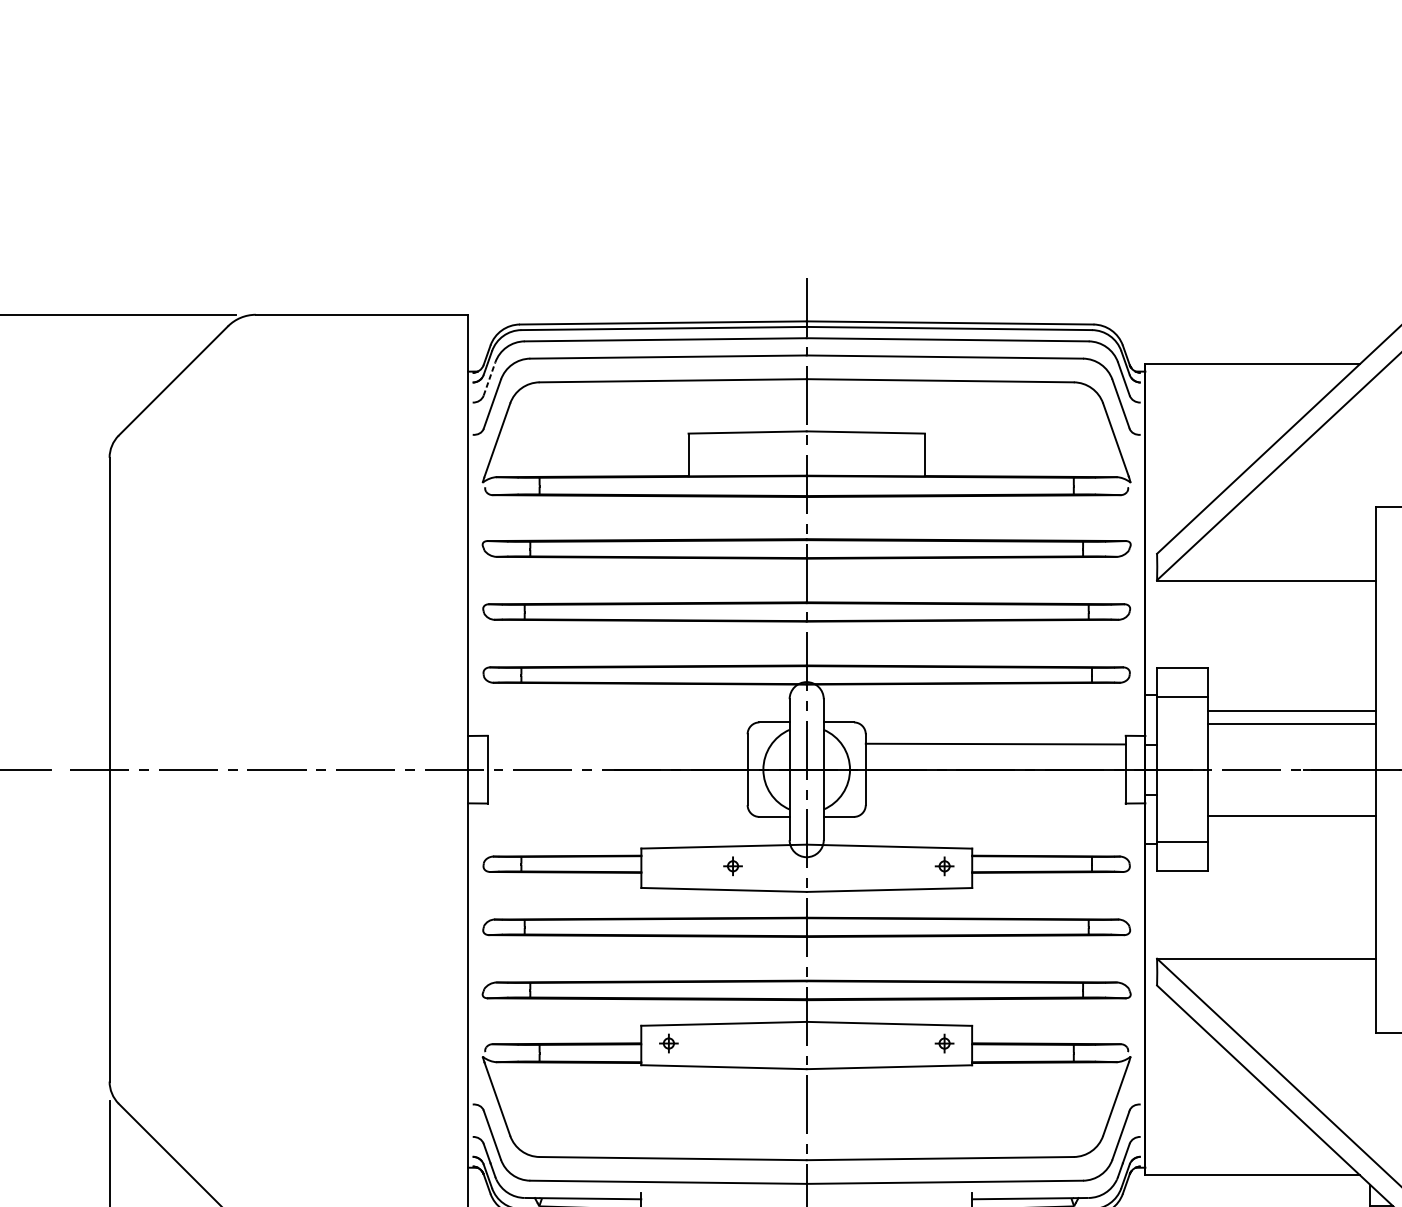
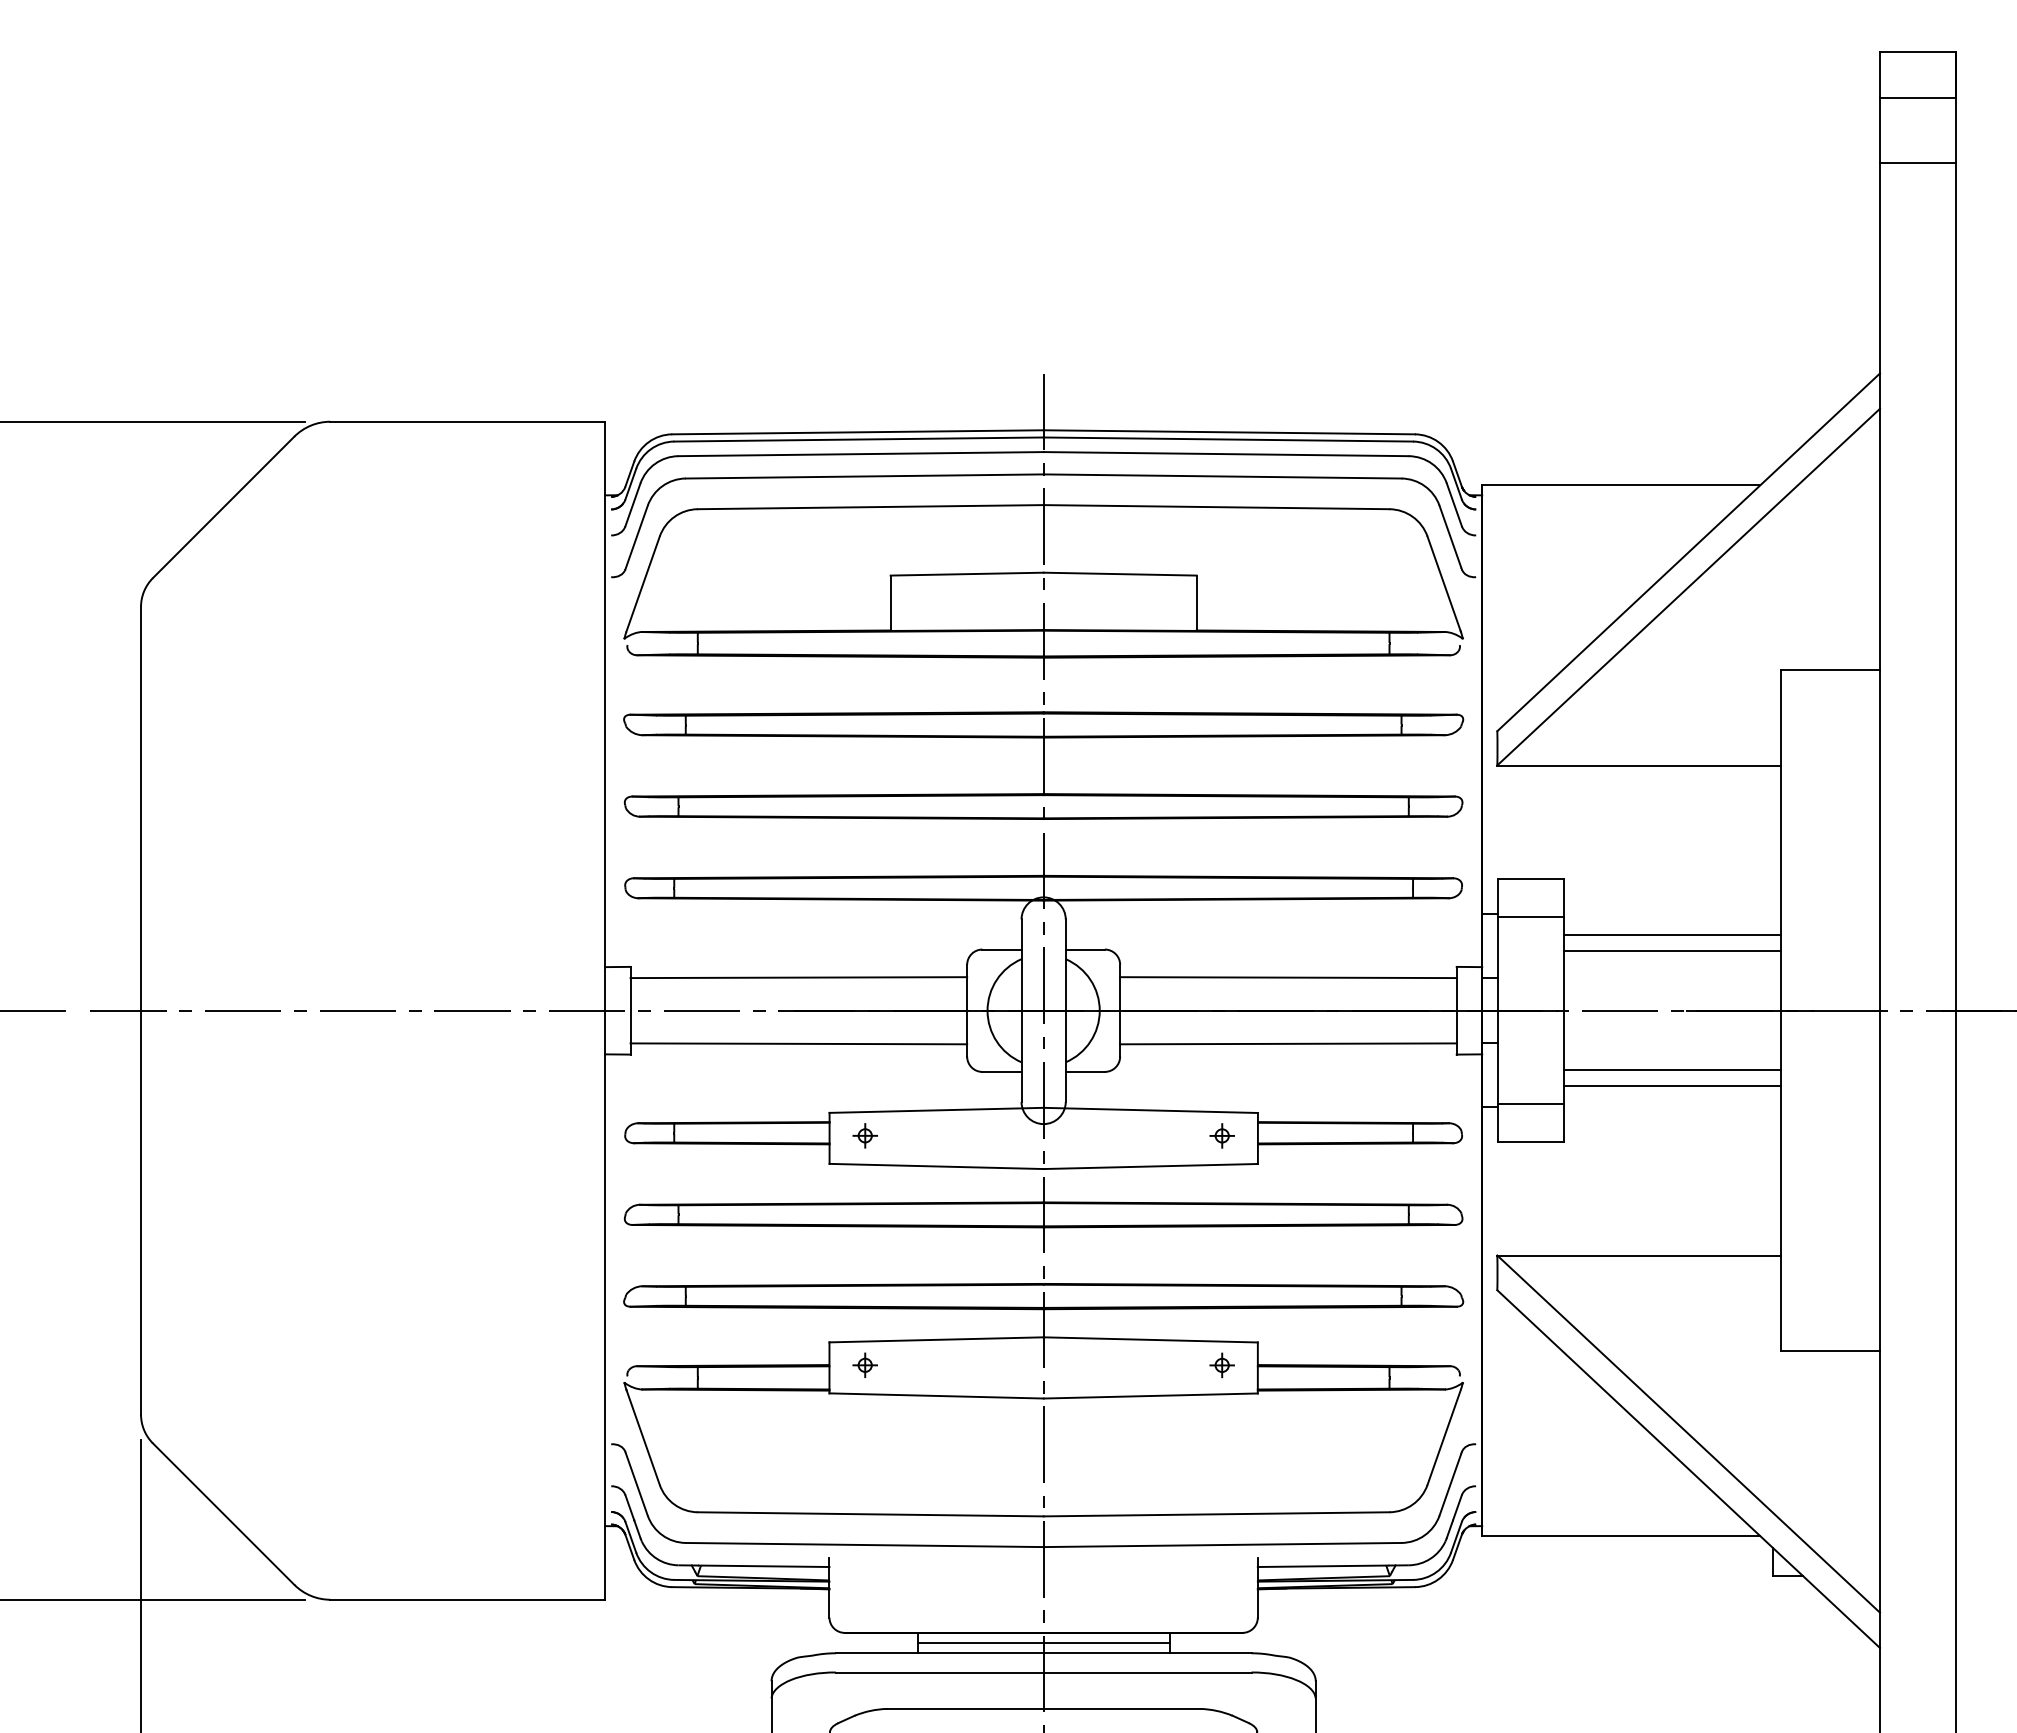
line: (489, 378) -> (632, 504), dashed -> solid
line: (617, 744) -> (798, 977), added
line: (617, 794) -> (798, 1043), added
line: (995, 794) -> (1288, 1043), added
line: (1291, 828) -> (1671, 1086), added
part: (732, 866) -> (864, 1135), moved

